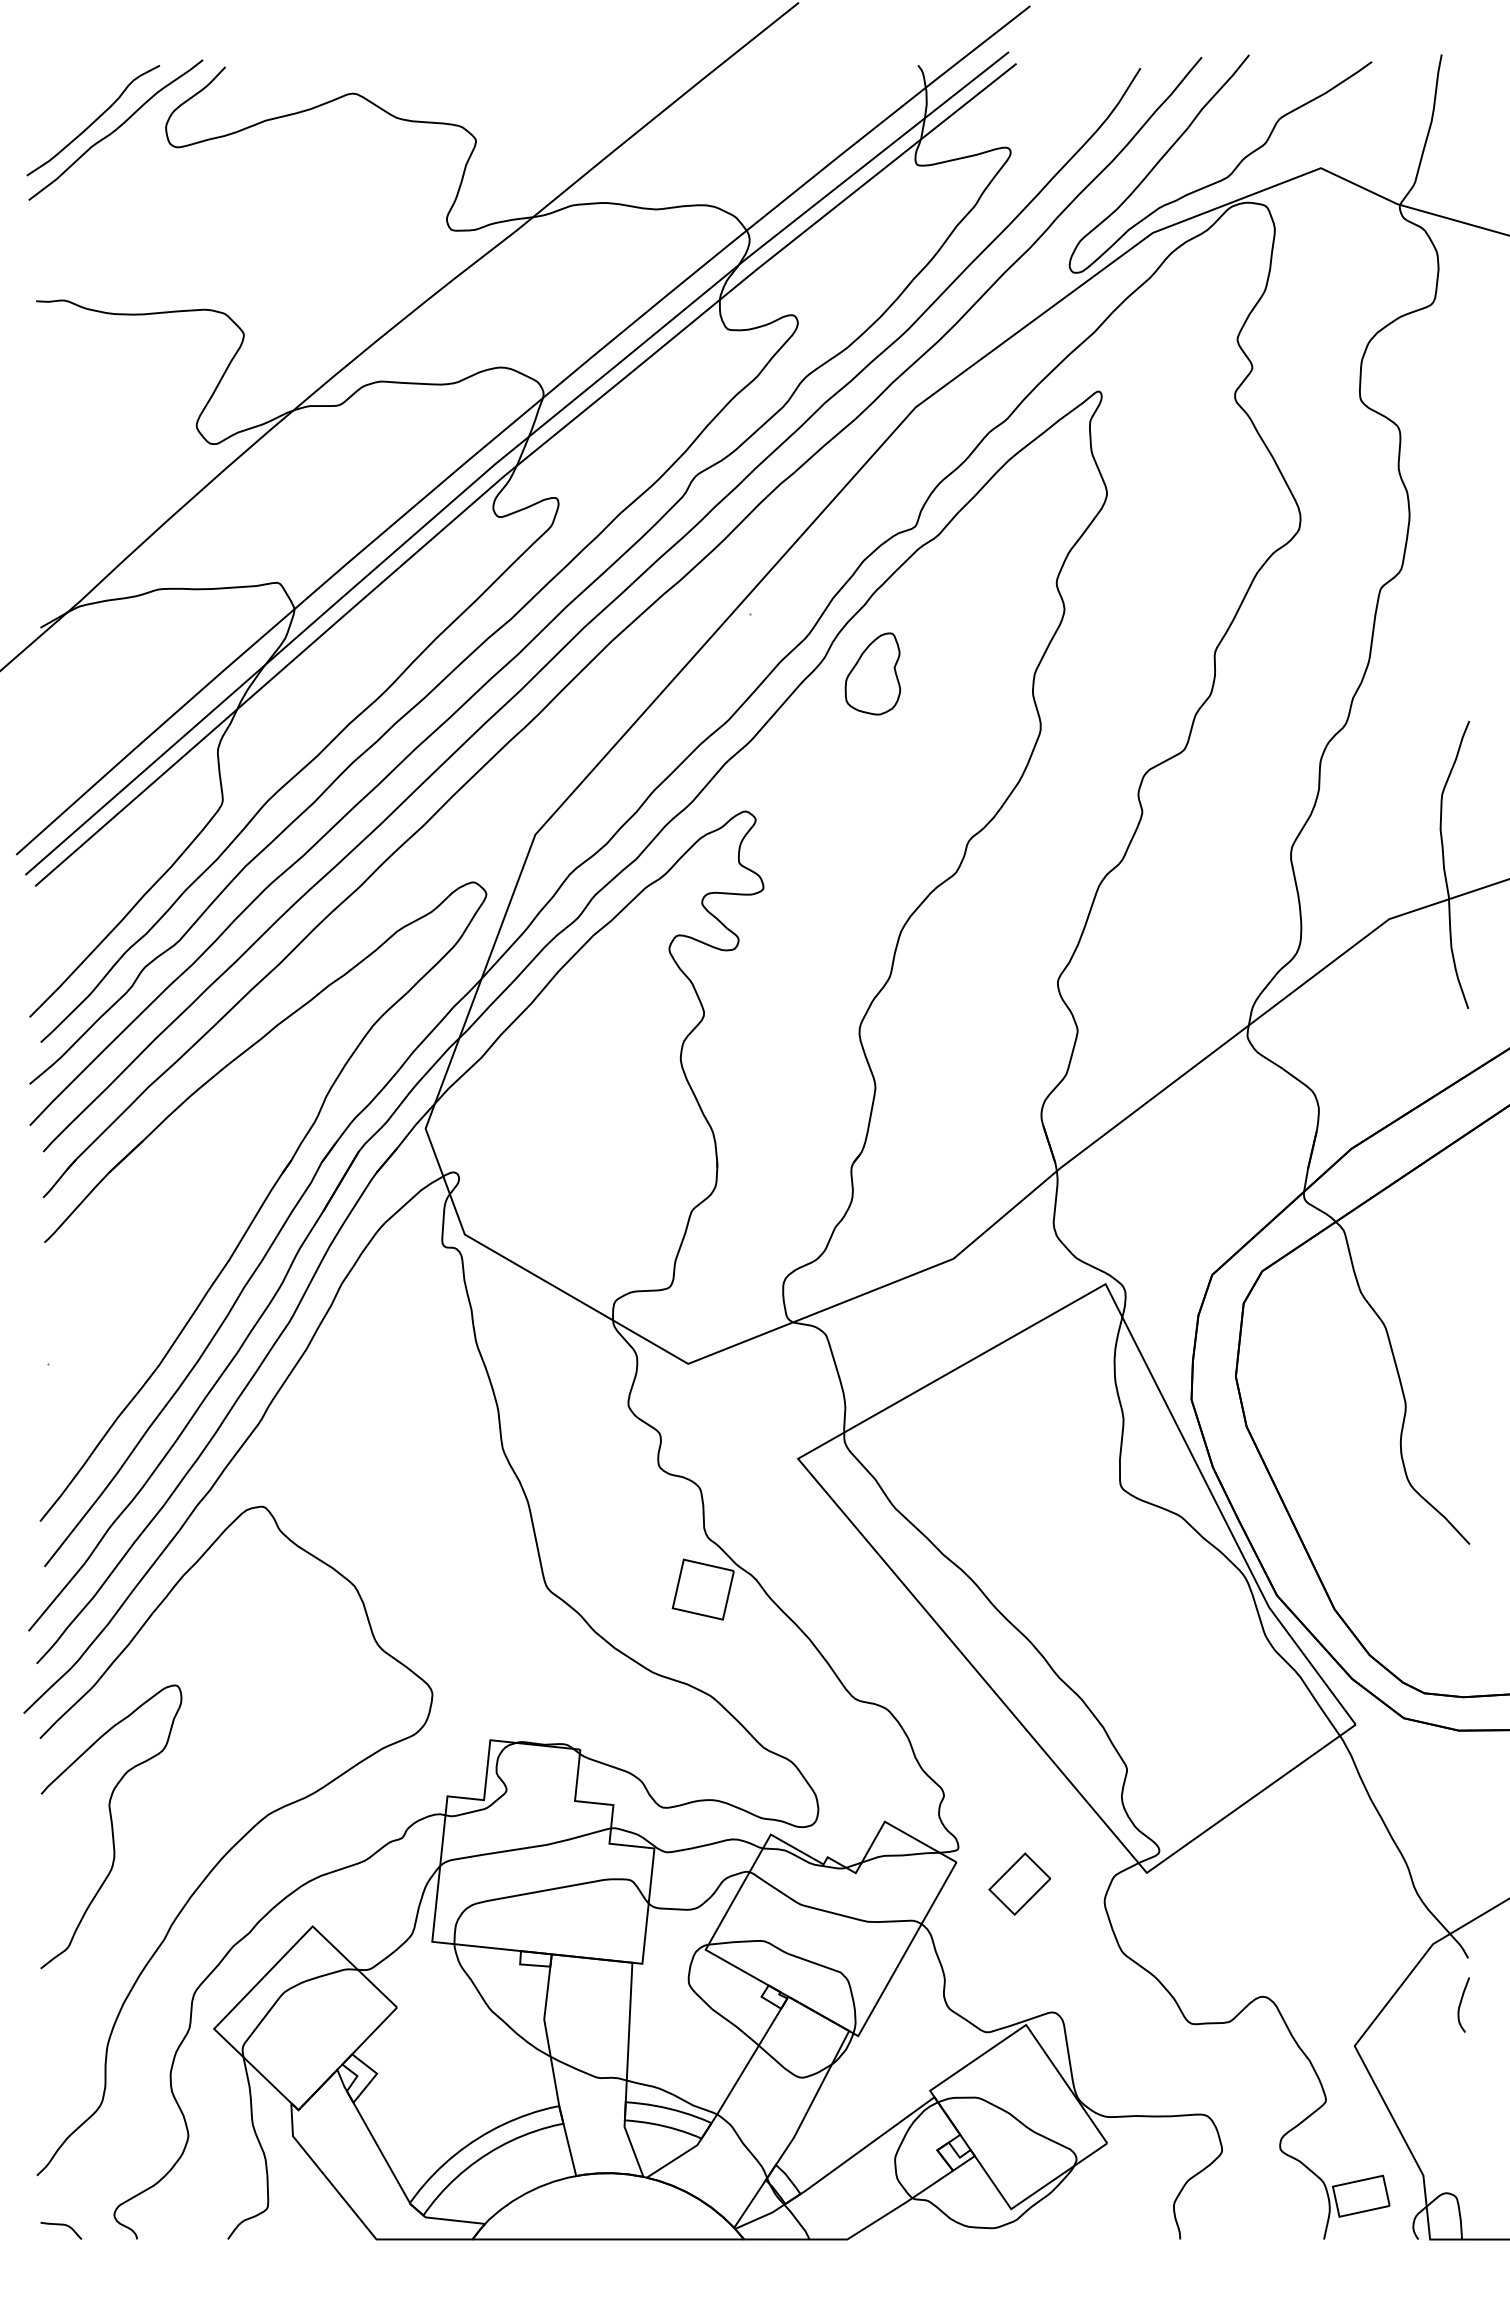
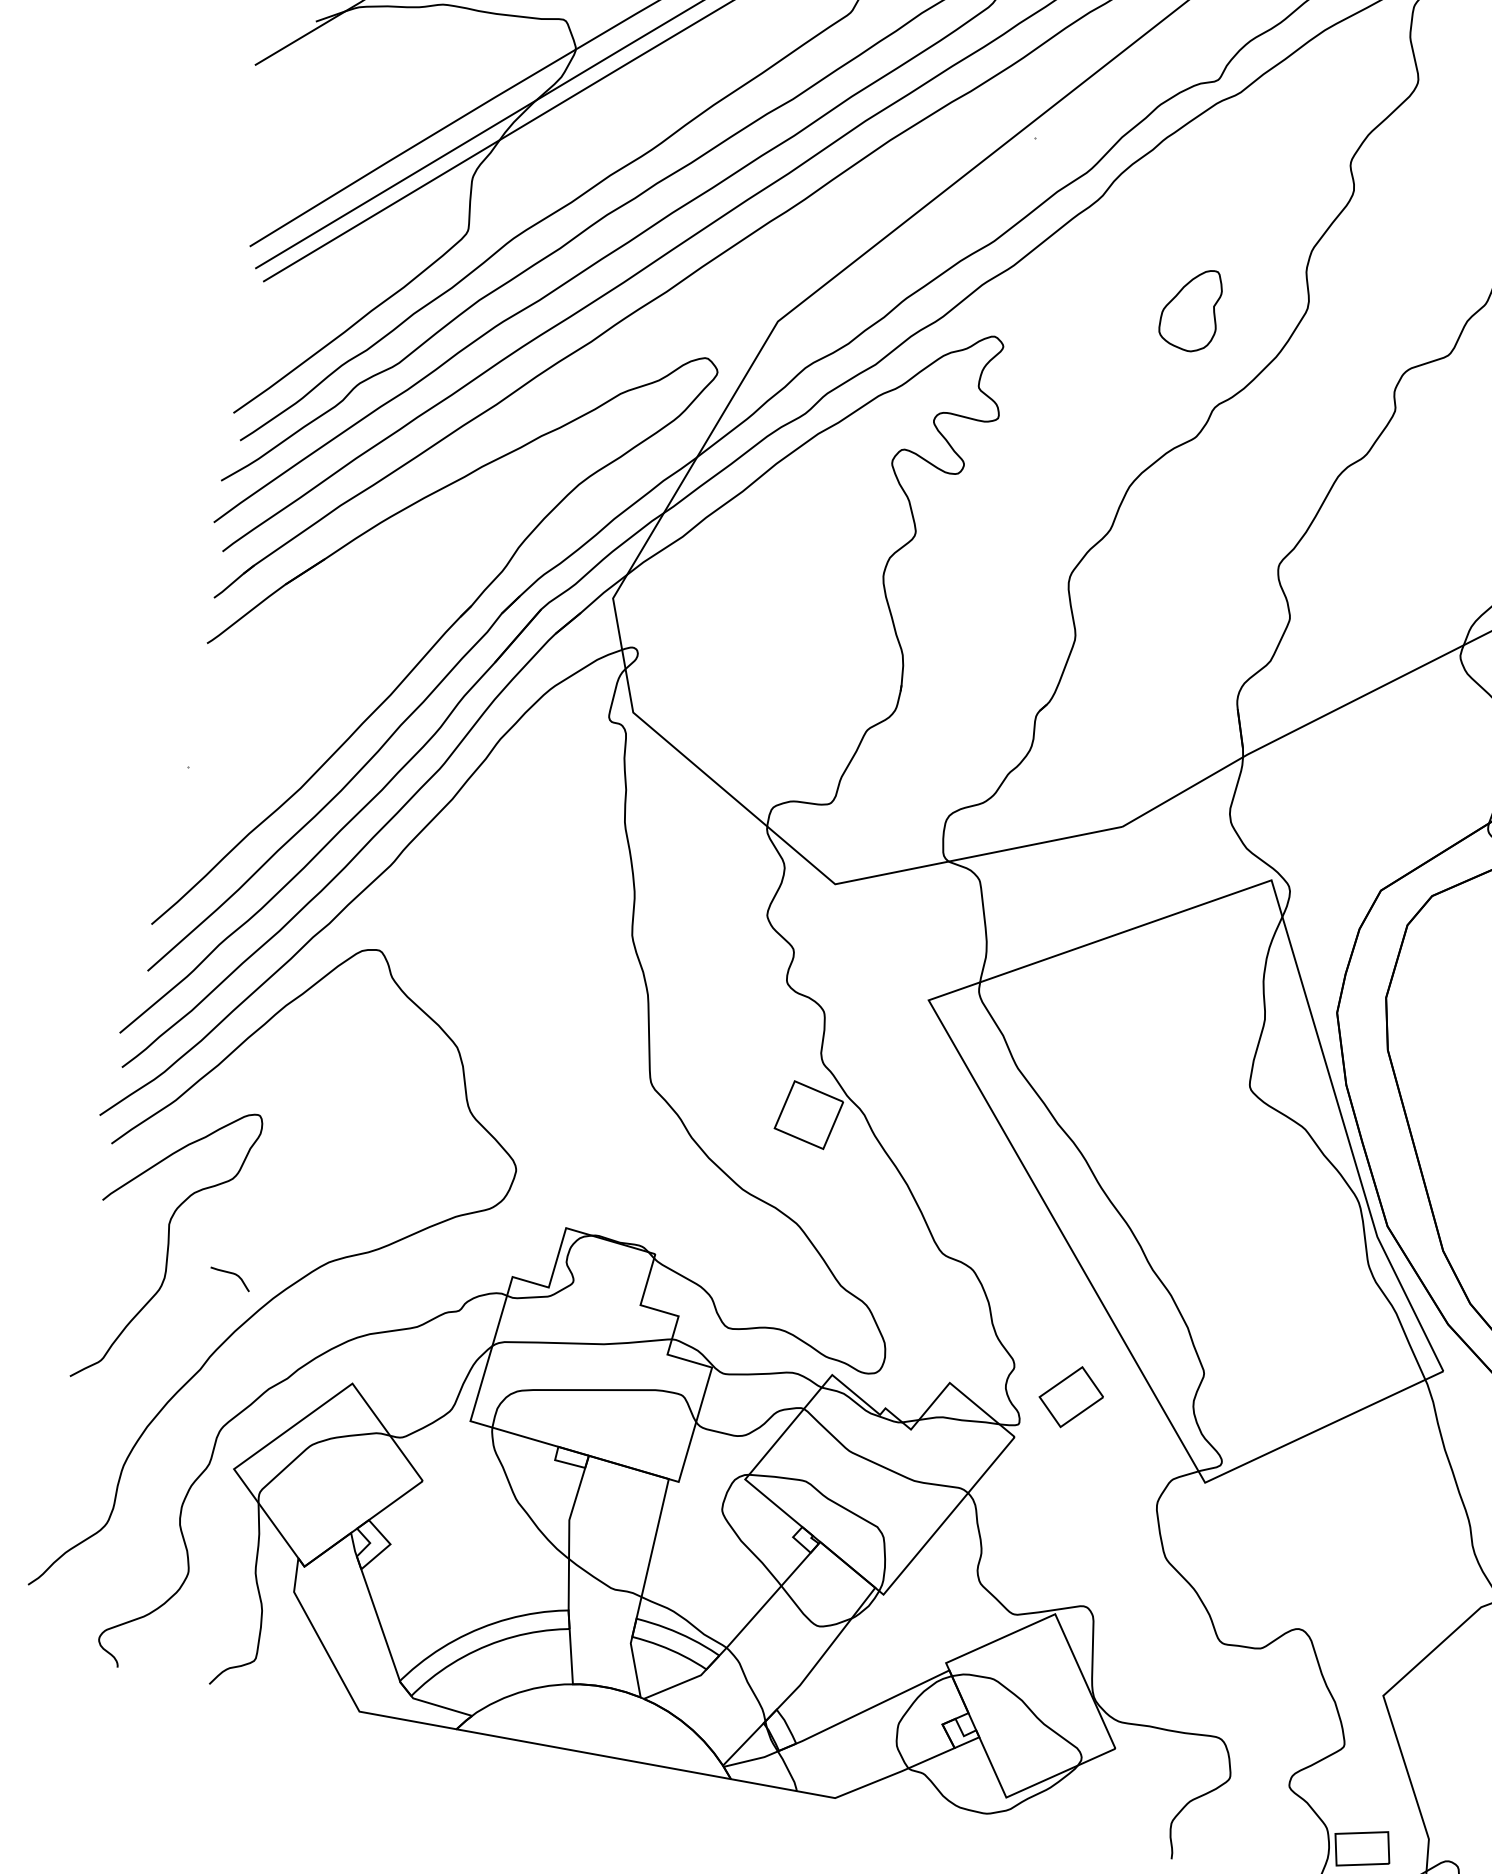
part: (872, 673) -> (1190, 308), moved
part: (1019, 1883) -> (1071, 1396), moved
curve: (61, 2225) -> (231, 1274), moved

